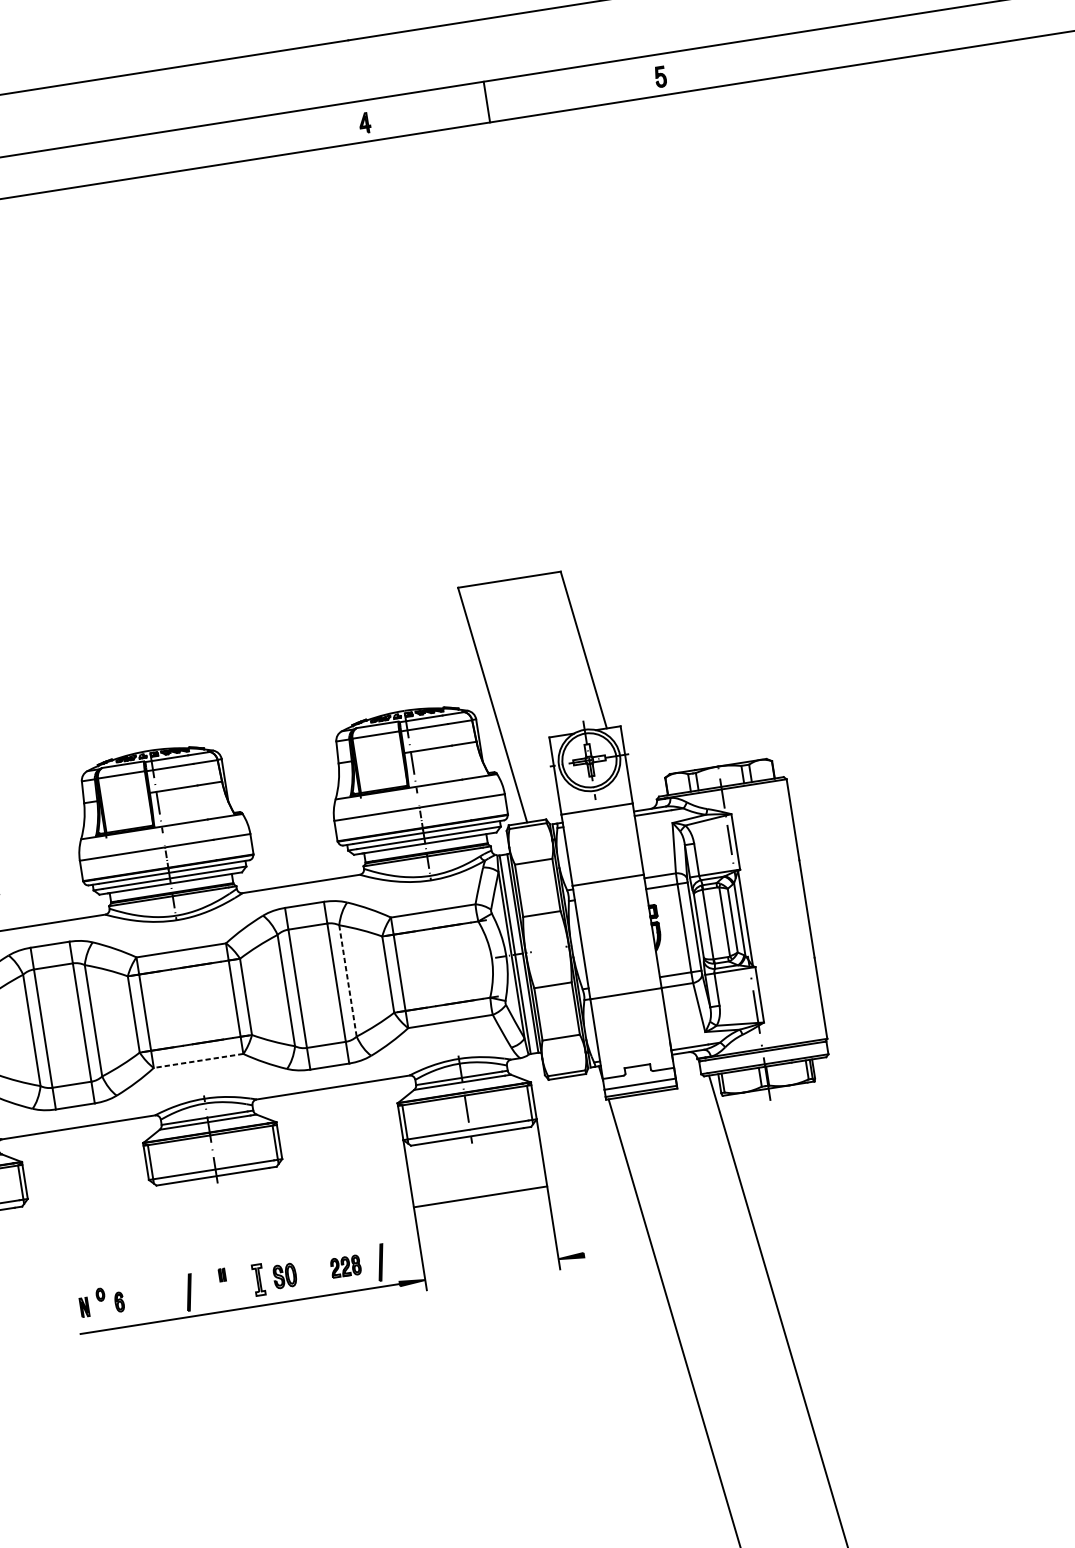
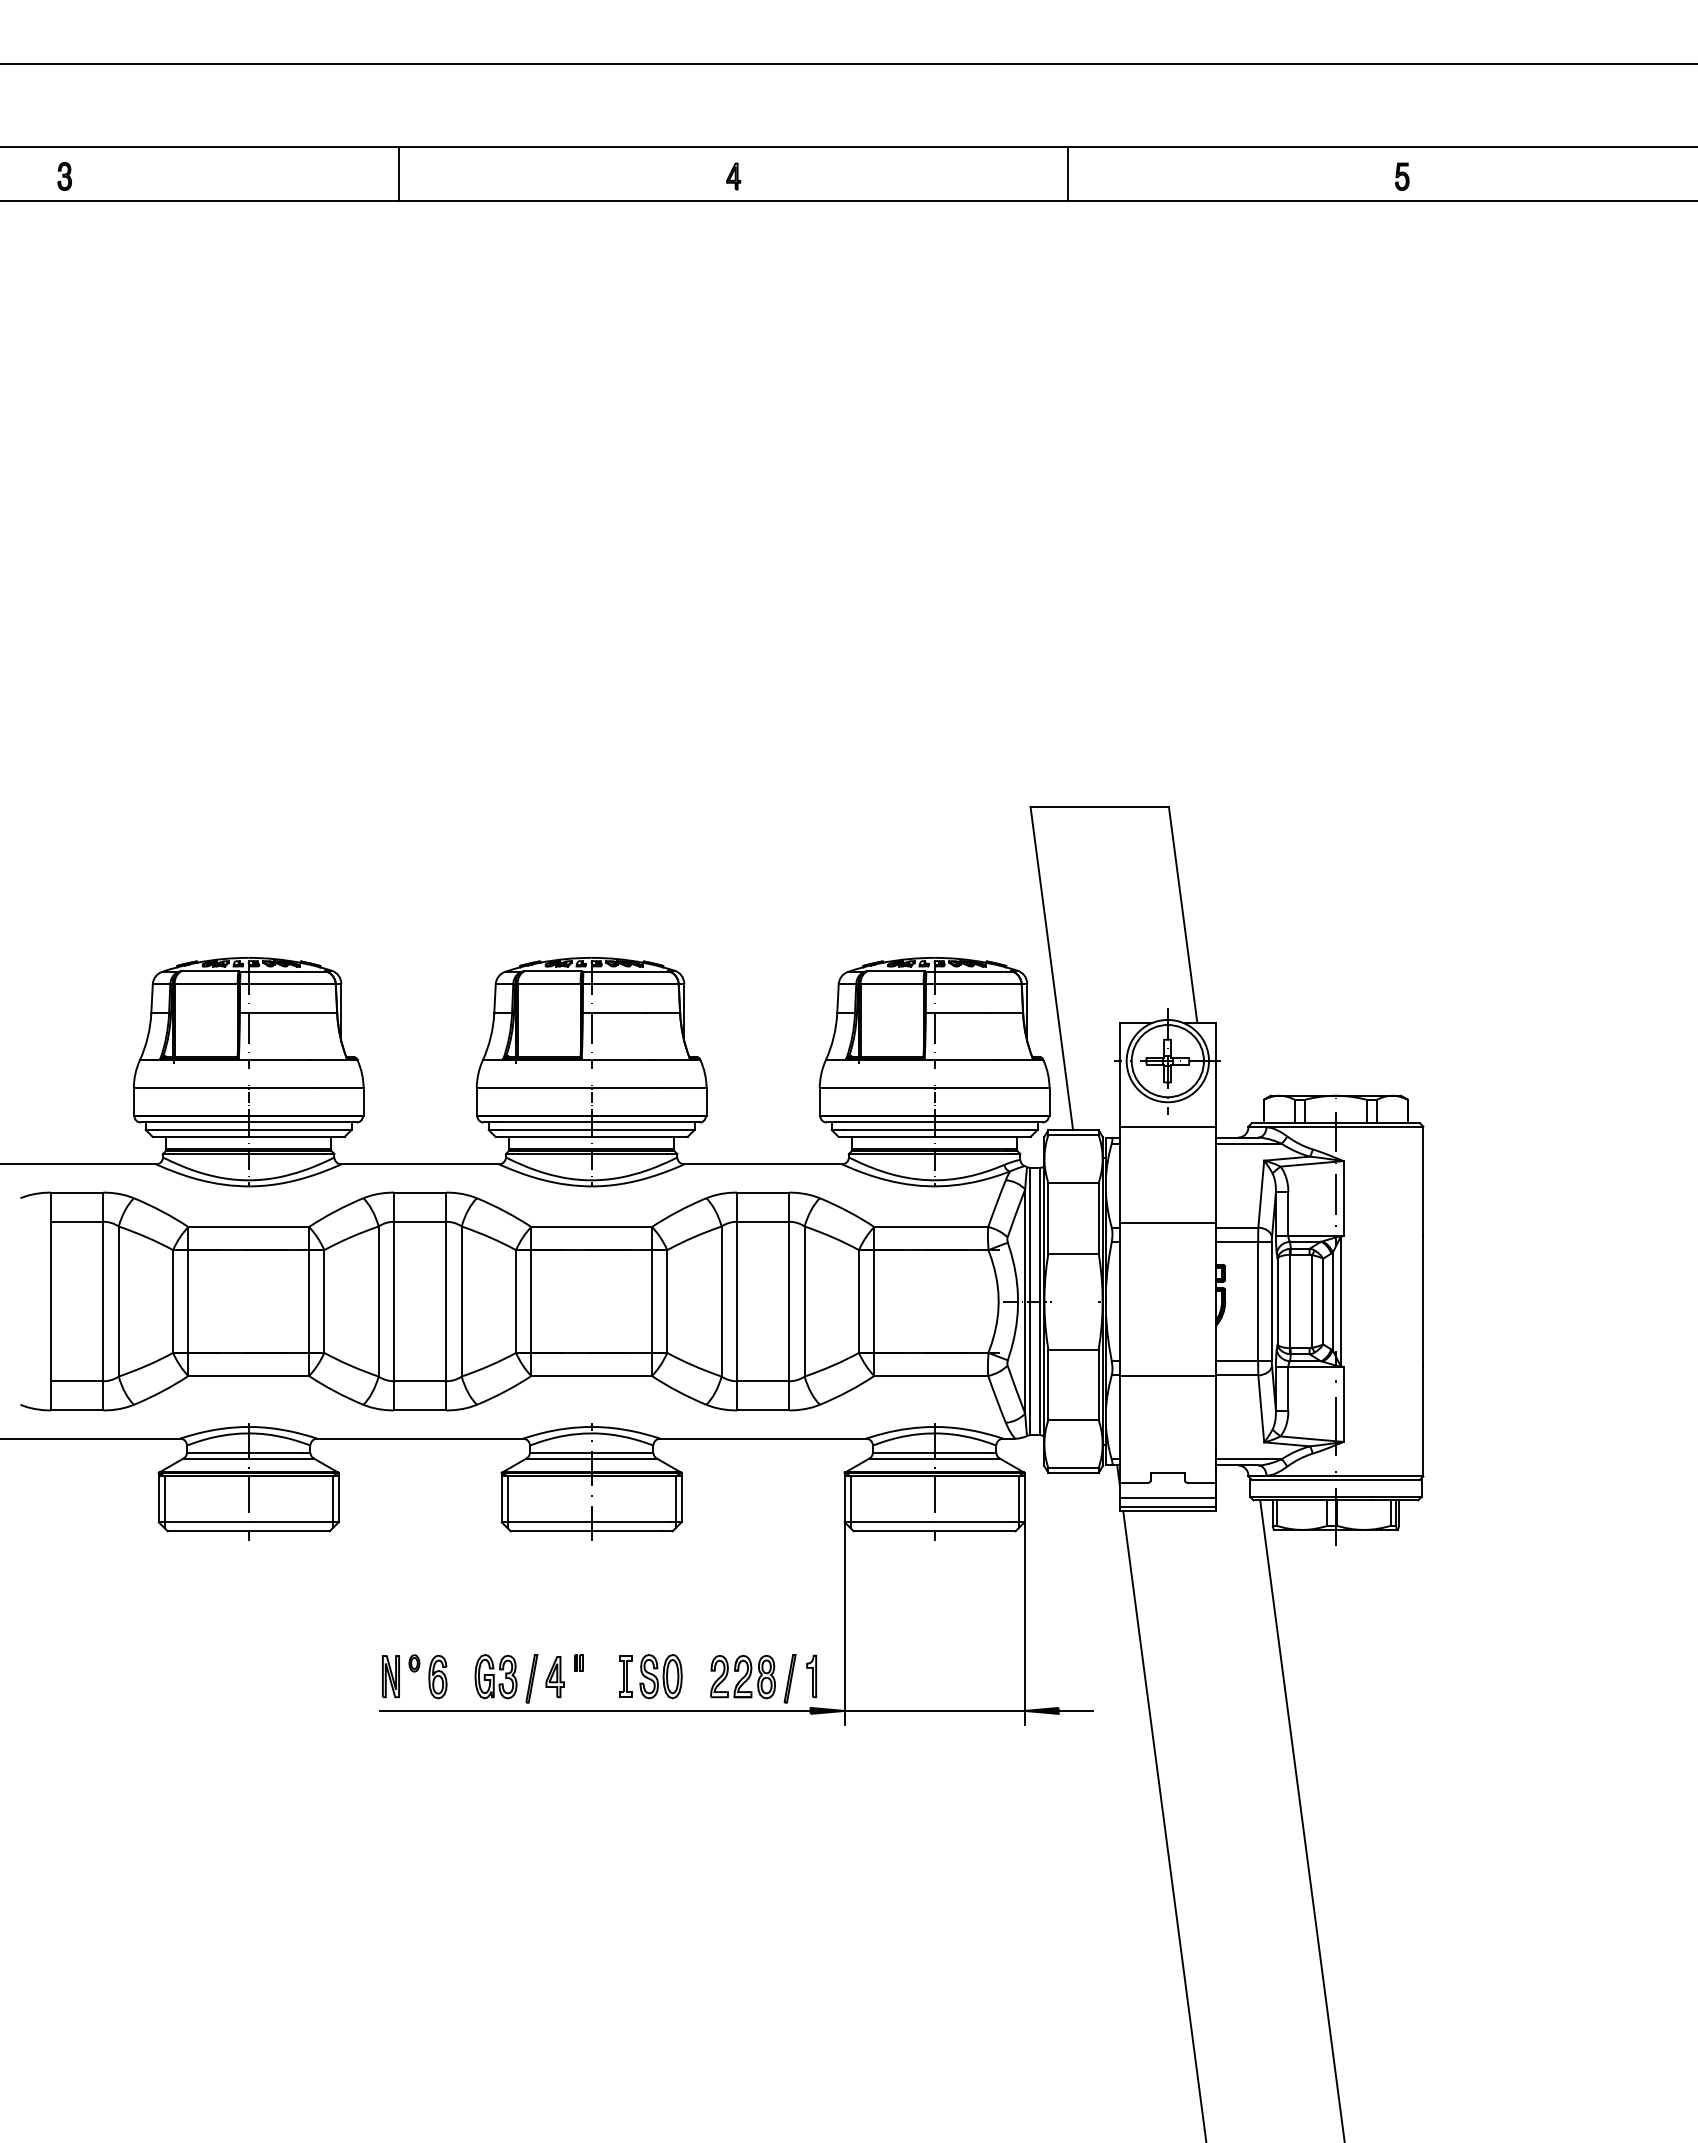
line: (486, 101) -> (1067, 173), moved
part: (364, 123) -> (733, 176), moved
line: (347, 981) -> (804, 1302), dashed -> solid
line: (198, 1061) -> (591, 1376), dashed -> solid
line: (480, 1196) -> (934, 1710), moved
line: (596, 1252) -> (1075, 1710), added
part: (396, 1258) -> (811, 1676), added
part: (345, 1266) -> (742, 1676), size x1.67
part: (284, 1275) -> (660, 1676), size x1.43
part: (206, 1288) -> (554, 1677), added
part: (162, 1295) -> (495, 1676), added
part: (119, 1301) -> (437, 1676), size x1.67
part: (84, 1307) -> (390, 1676), size x1.67

